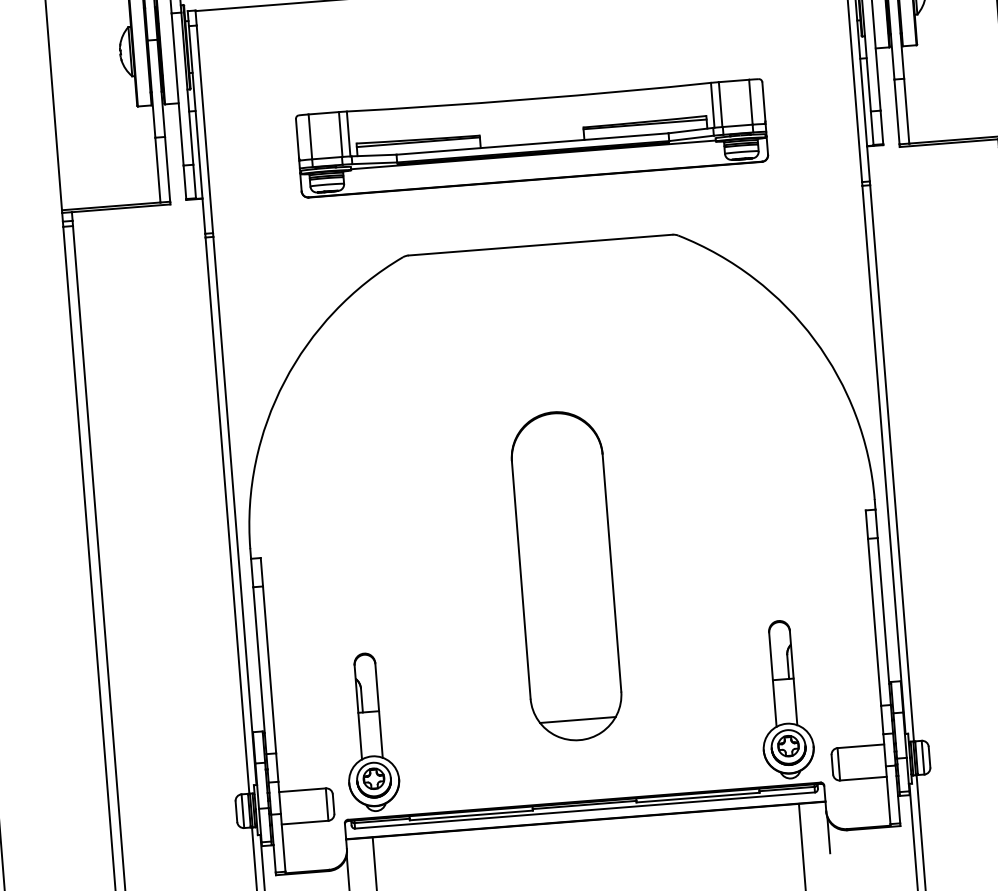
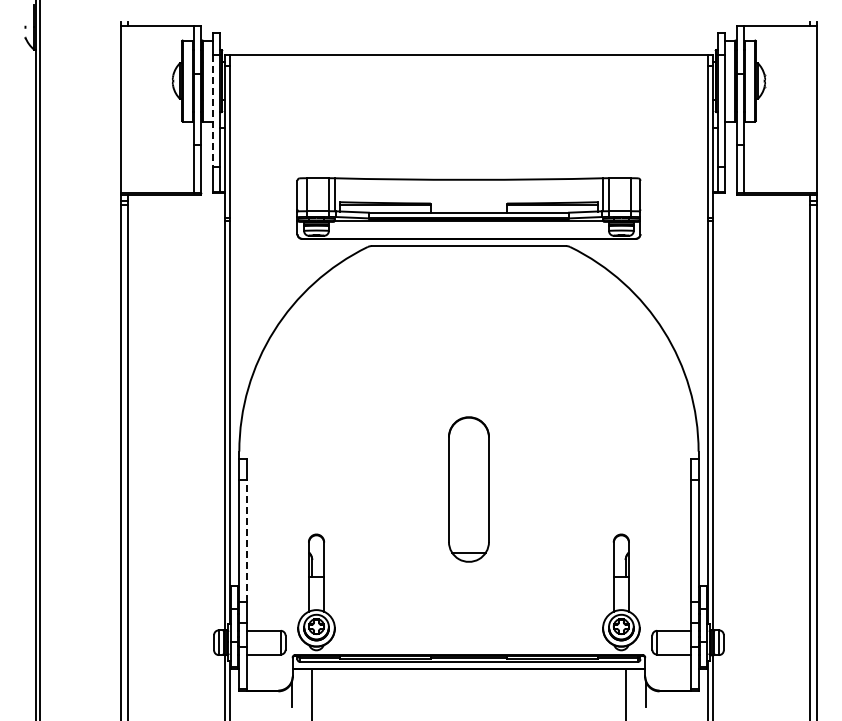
line: (177, 89) -> (212, 111), solid -> dashed
part: (531, 138) -> (468, 208), moved
part: (565, 576) -> (468, 489), size x0.6
line: (269, 669) -> (246, 540), solid -> dashed

